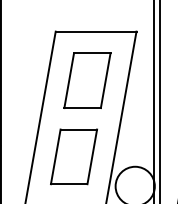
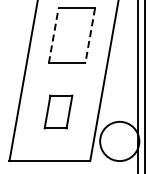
line: (69, 80) -> (54, 35), solid -> dashed
line: (105, 80) -> (90, 35), solid -> dashed
part: (73, 156) -> (58, 111), size x0.6

